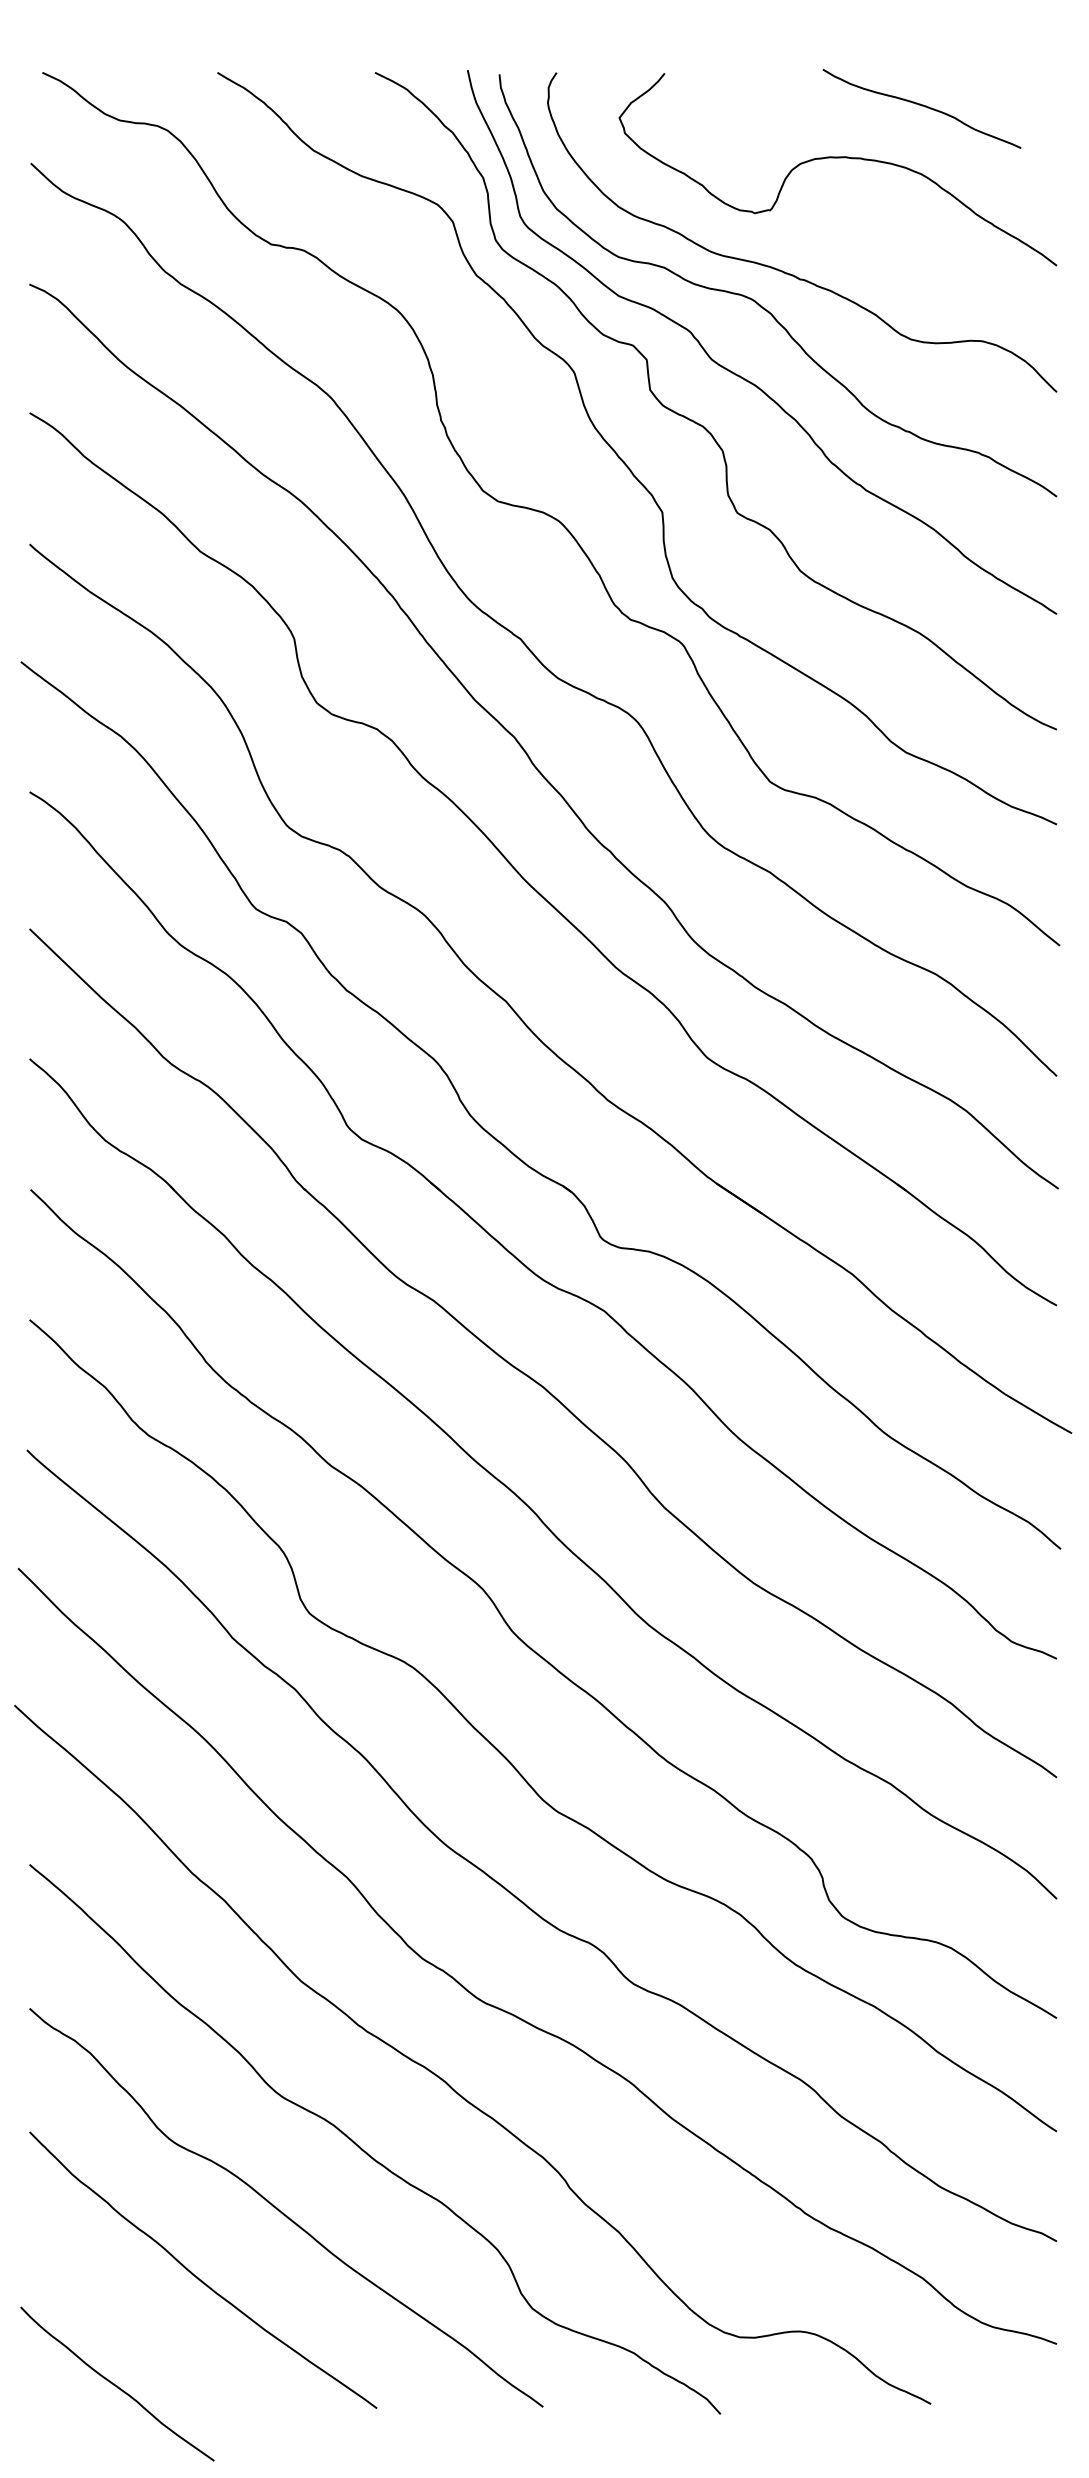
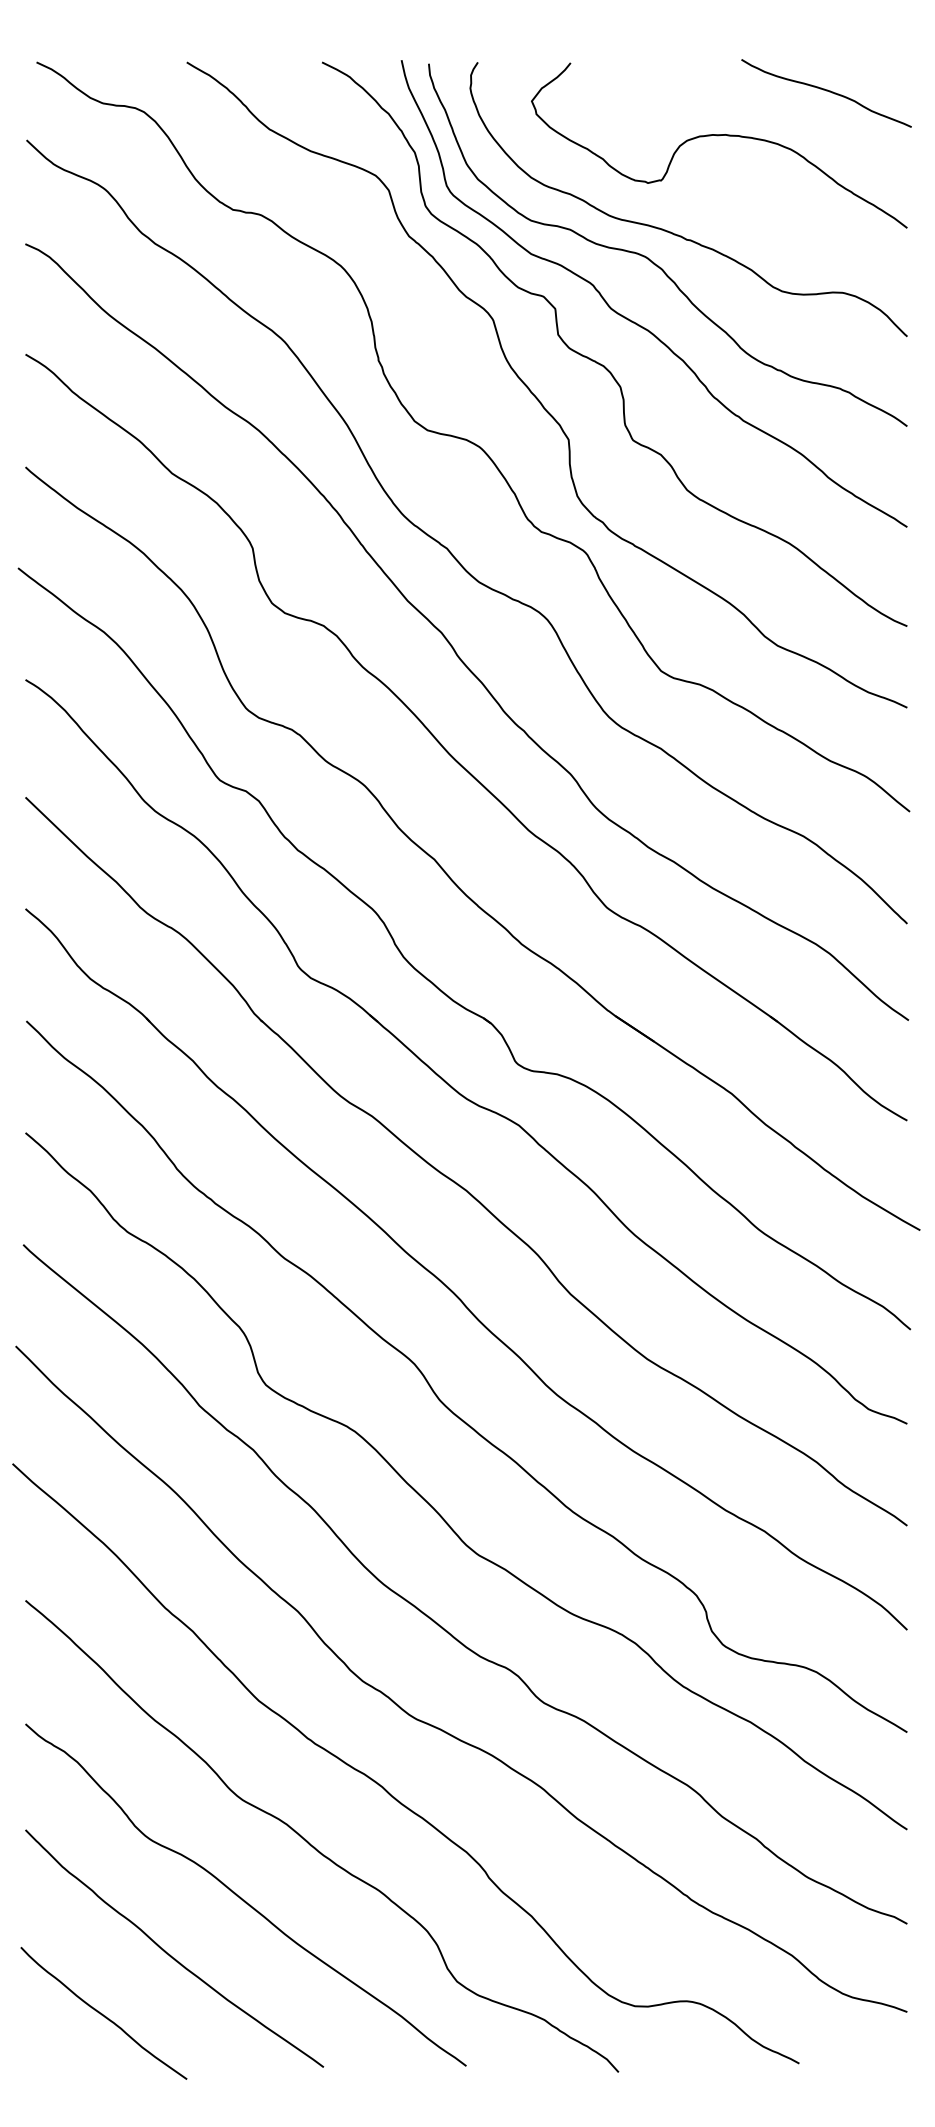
curve: (921, 106) -> (826, 91), moved
curve: (115, 2384) -> (102, 2013), moved

